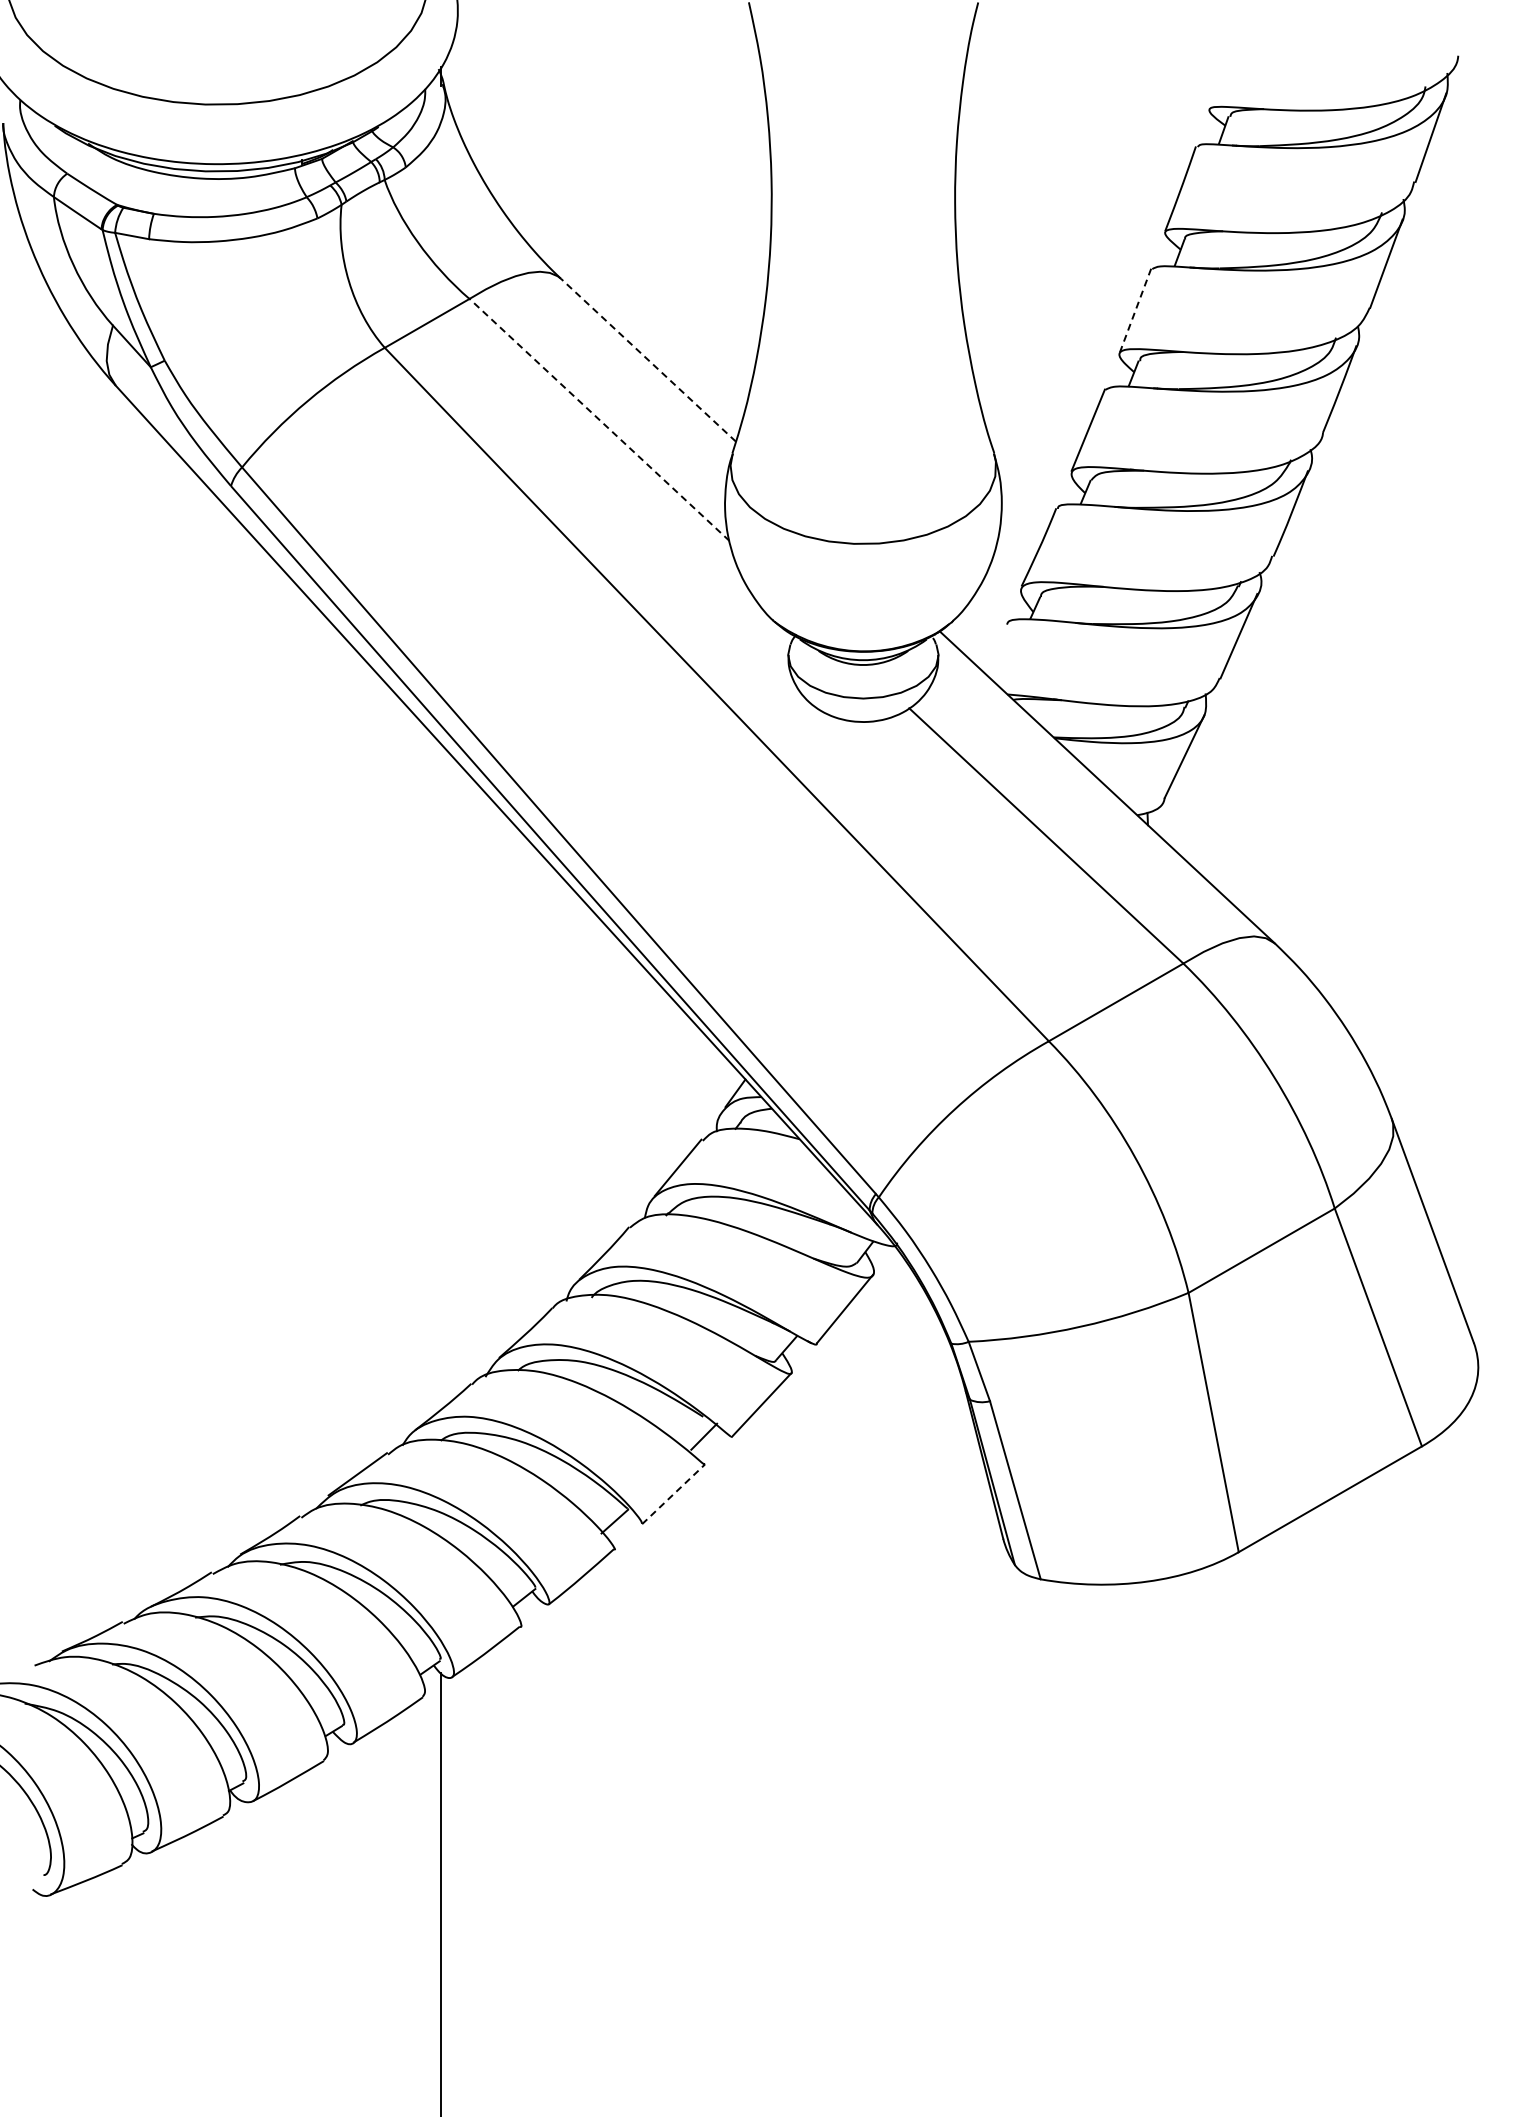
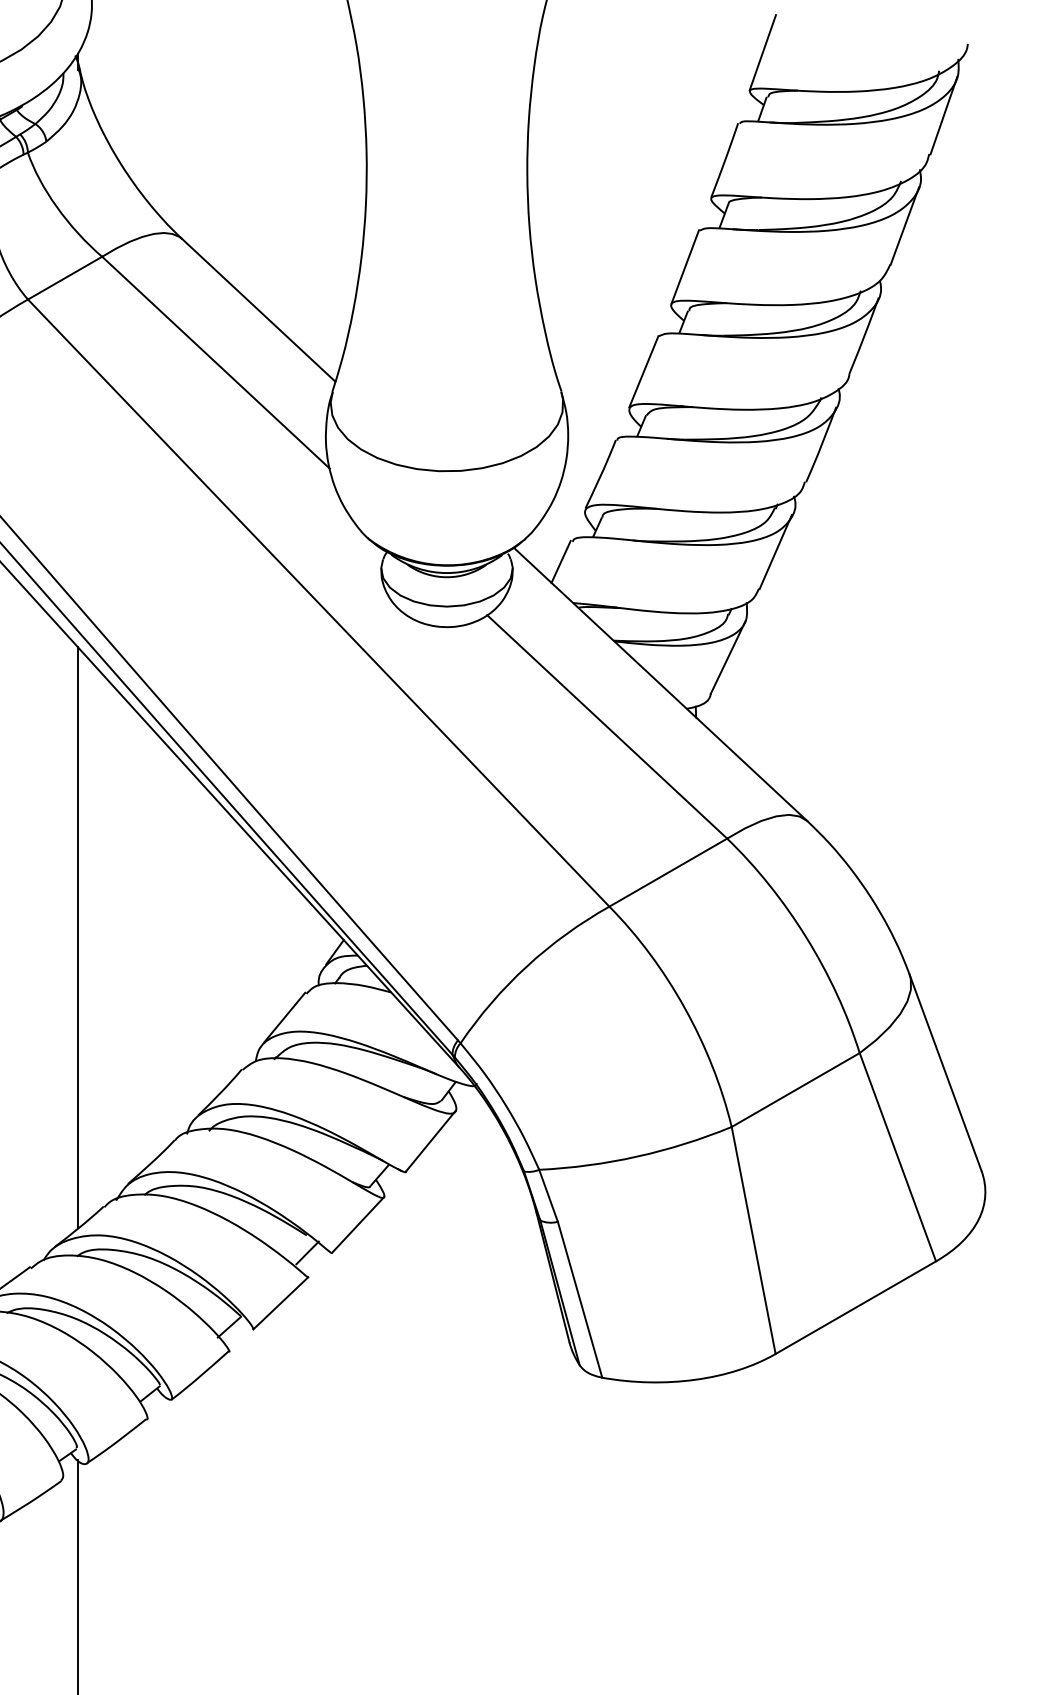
line: (1224, 65) -> (763, 52), added
line: (1135, 310) -> (685, 266), dashed -> solid
line: (648, 359) -> (258, 309), dashed -> solid
line: (599, 419) -> (215, 362), dashed -> solid
line: (993, 647) -> (560, 561), added
line: (441, 1076) -> (77, 937), added
line: (673, 1494) -> (280, 1303), dashed -> solid

